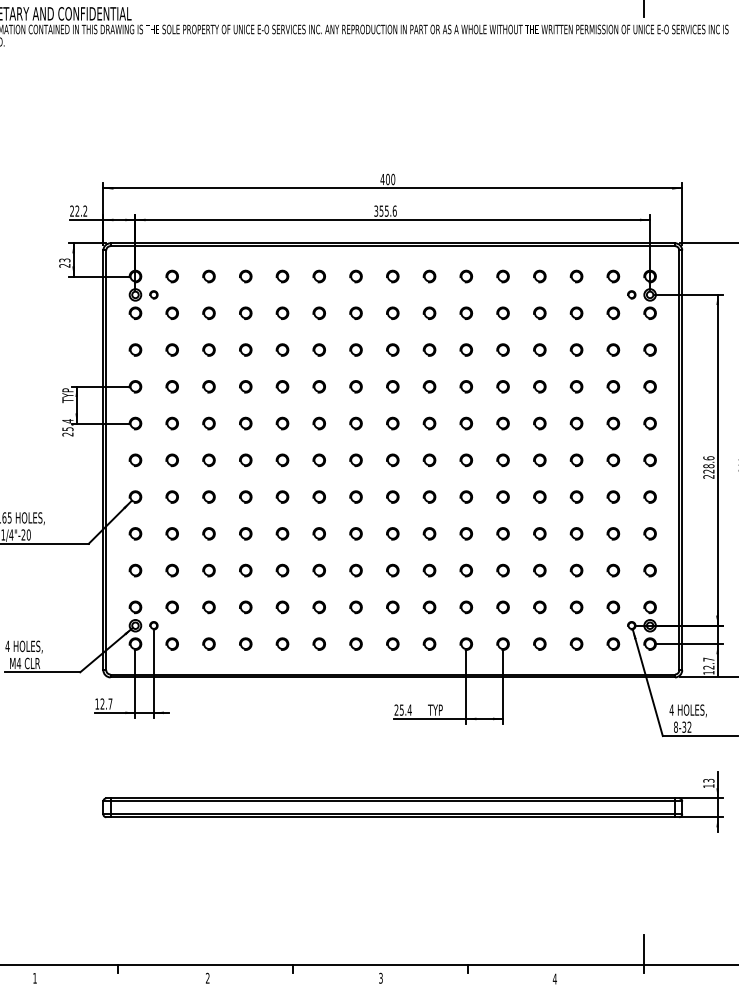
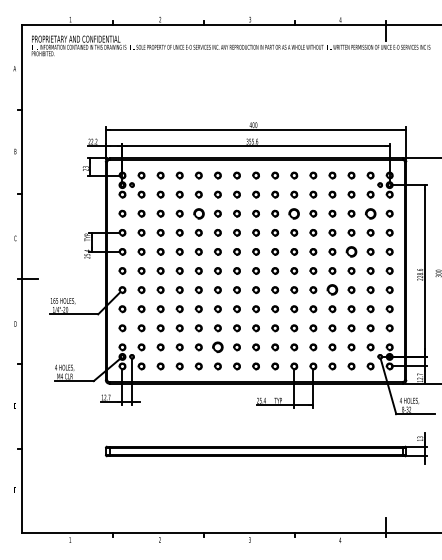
part: (281, 349) -> (198, 213), size x1.6
part: (466, 349) -> (294, 213), size x1.6
part: (613, 349) -> (370, 213), size x1.6
part: (576, 422) -> (351, 251), size x1.6
part: (539, 497) -> (332, 290), size x1.6
part: (318, 607) -> (217, 347), size x1.6

